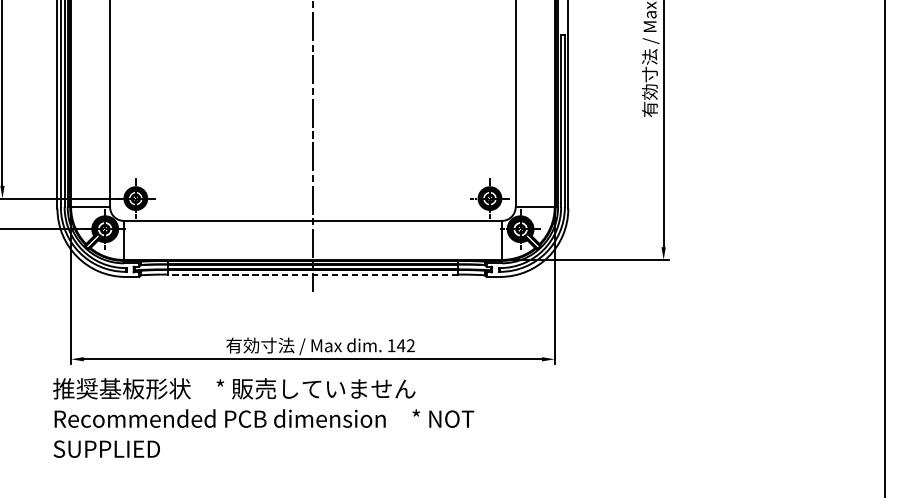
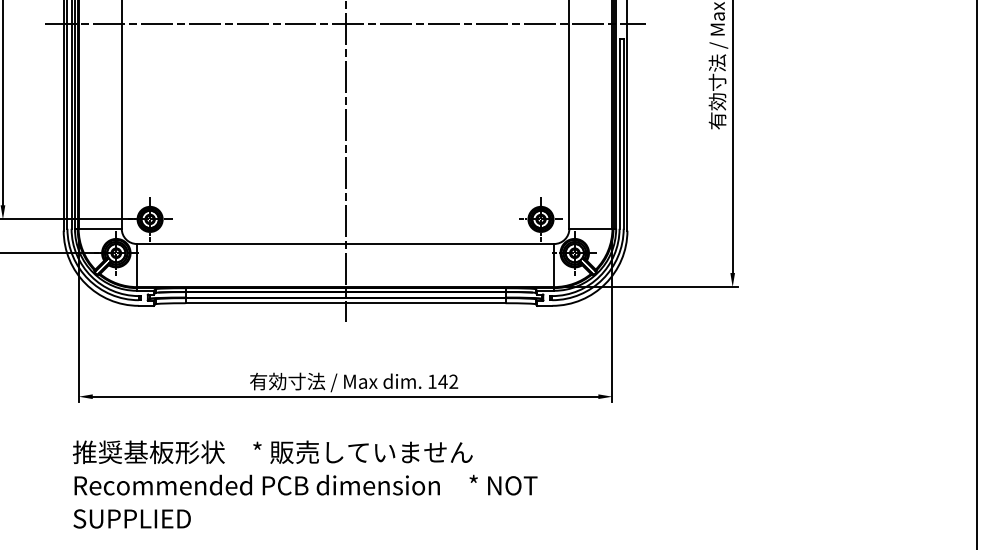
line: (312, 21) -> (345, 23), added
line: (312, 274) -> (345, 303), dashed -> solid
text: (263, 417) -> (304, 484), moved

